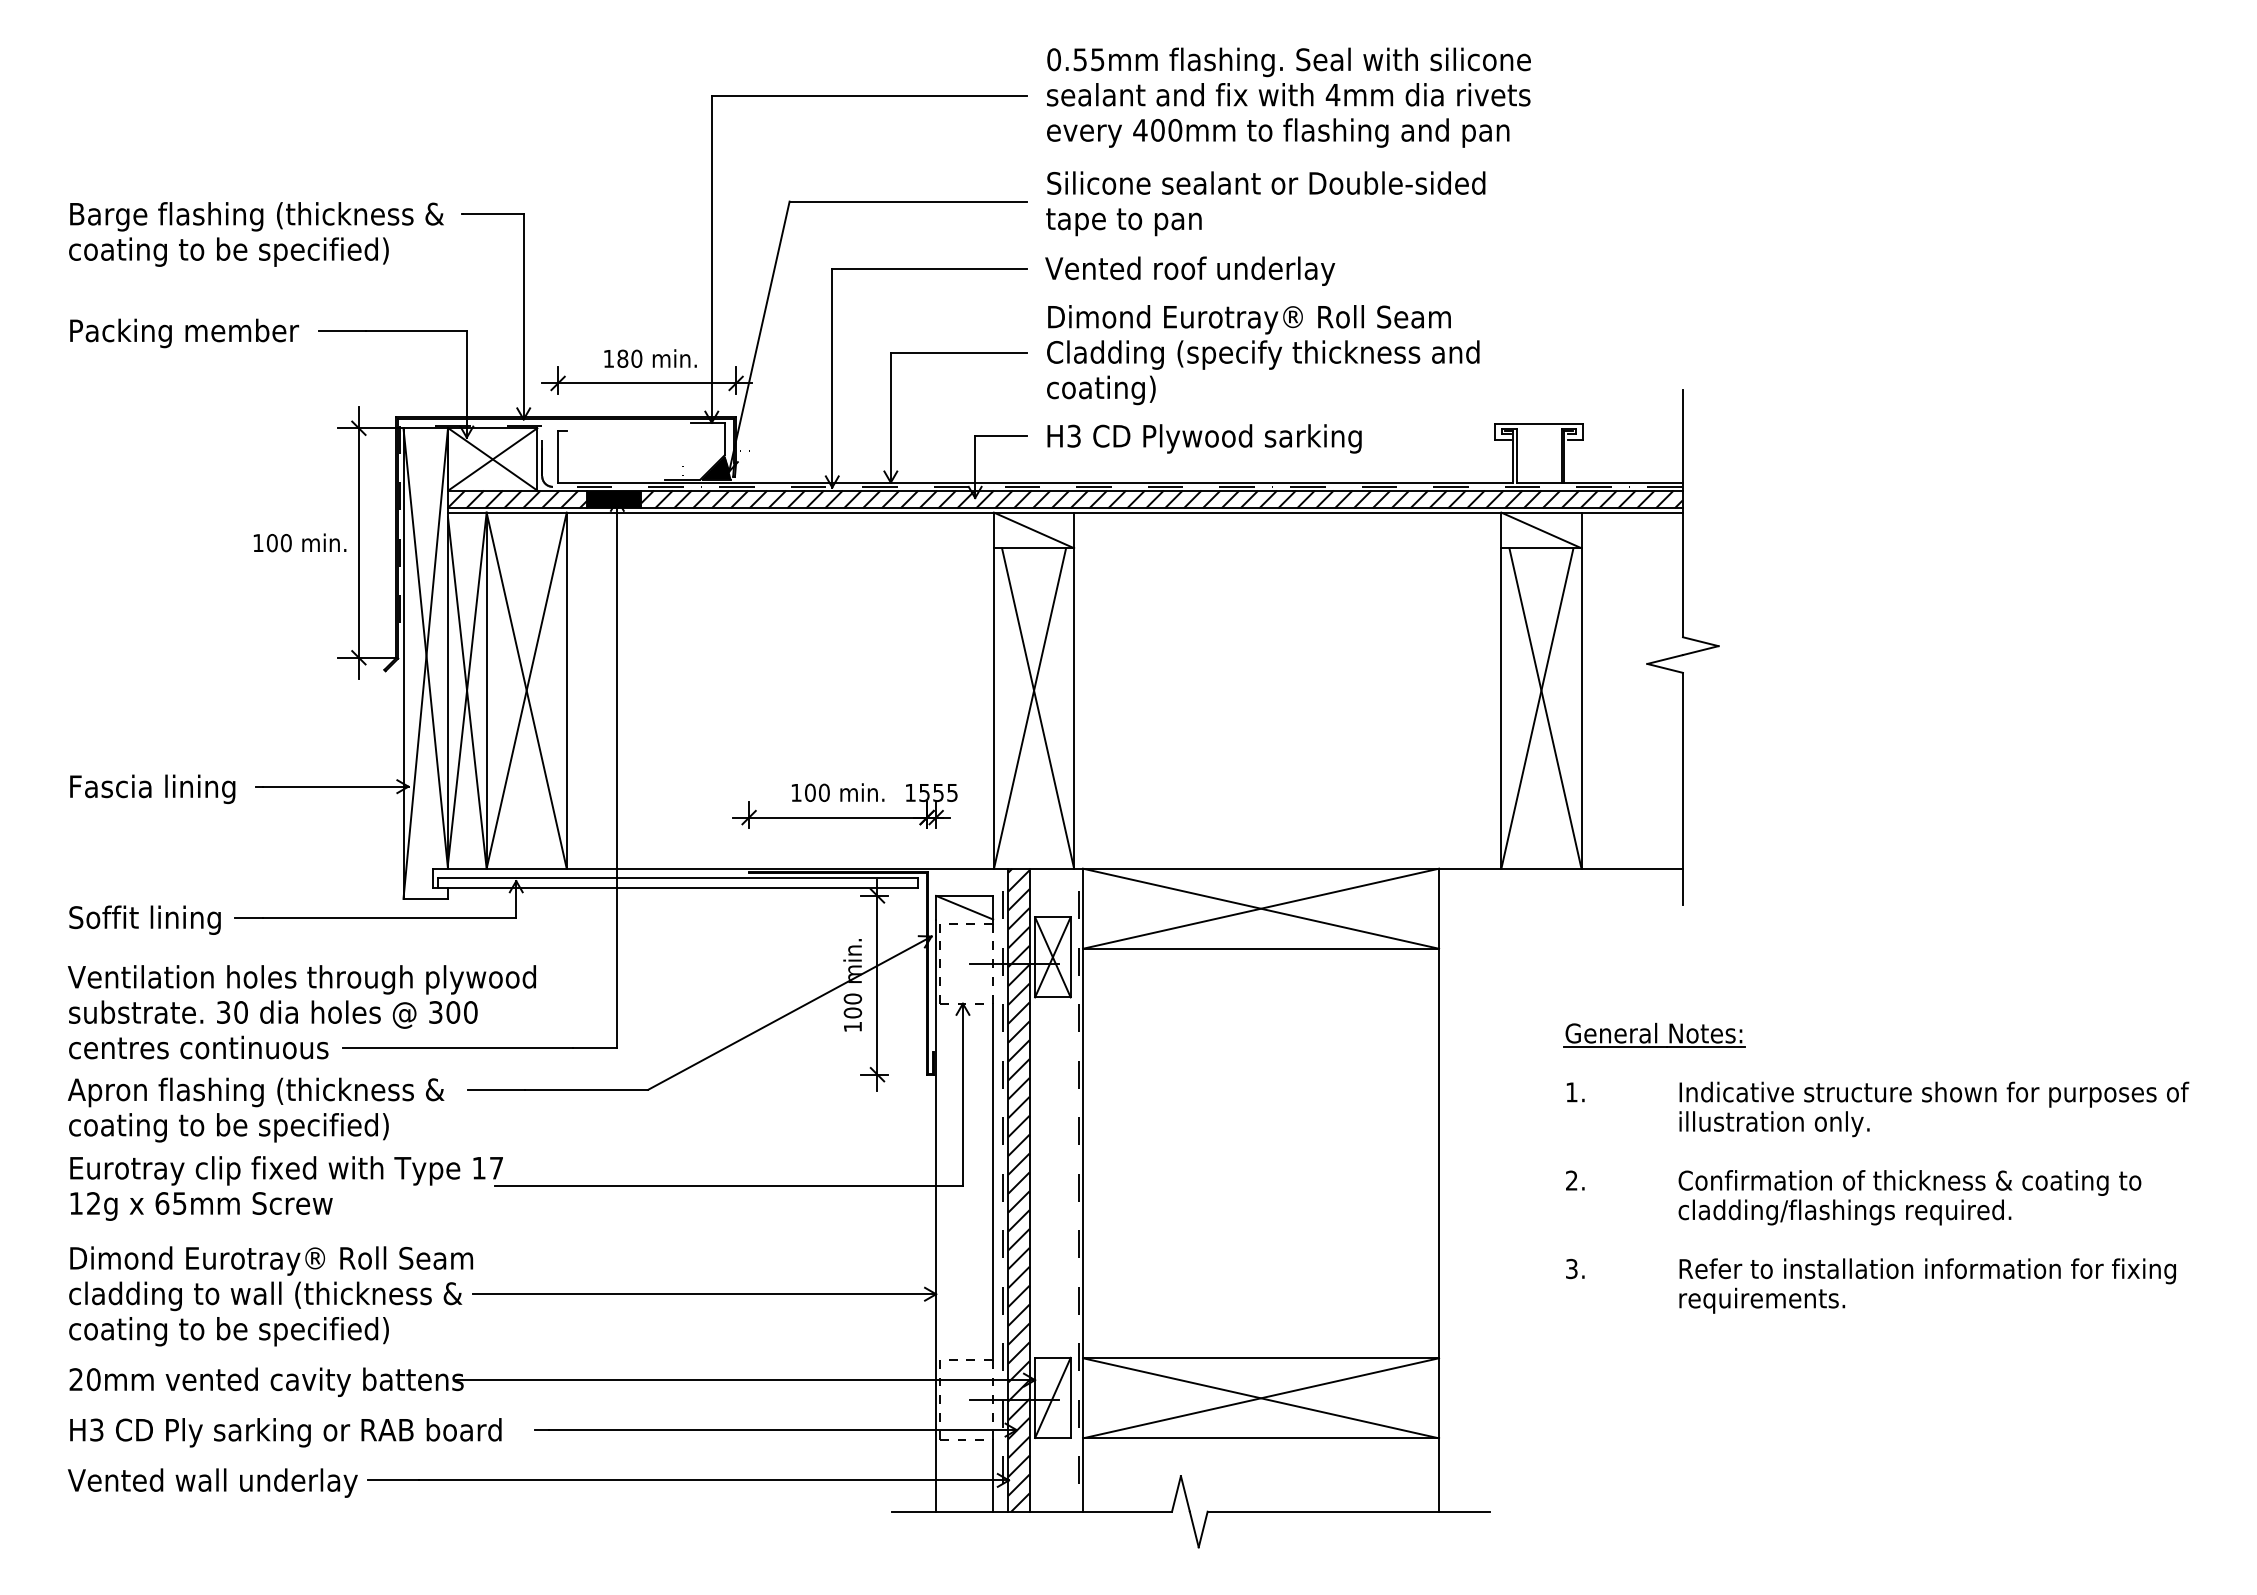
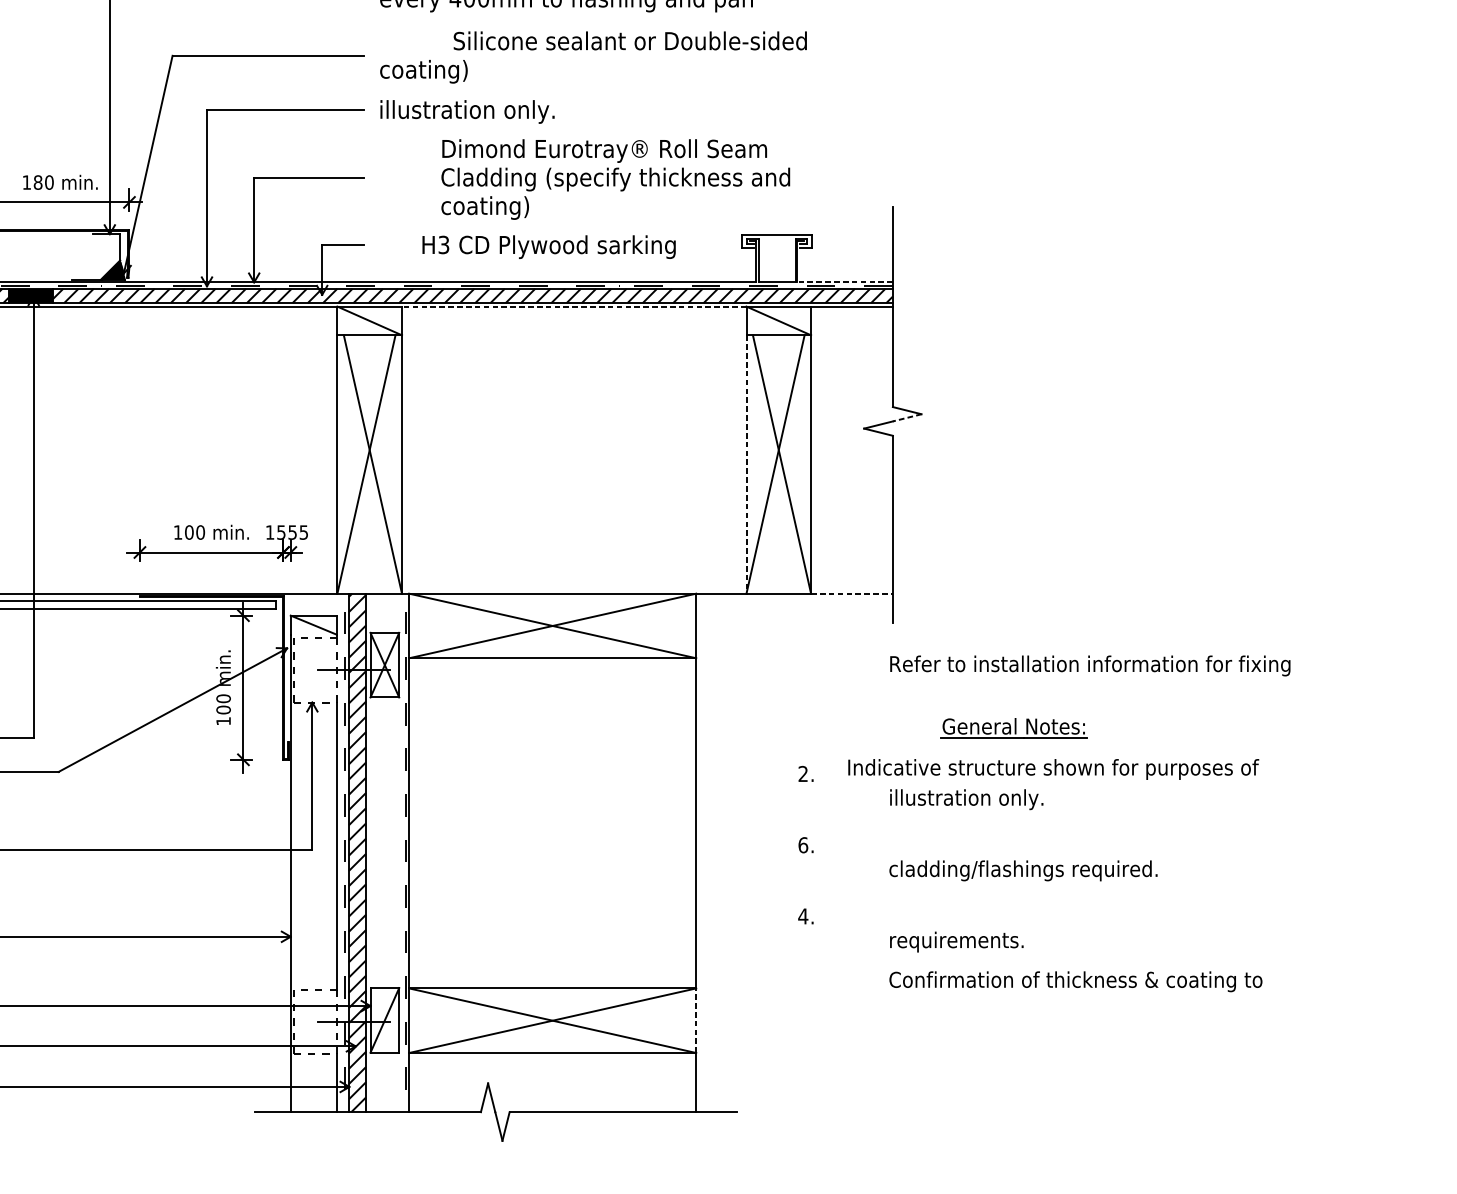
text: (1266, 182) -> (630, 40), moved
text: (1123, 221) -> (441, 71), tape to pan -> coating)
text: (1190, 270) -> (495, 111), Vented roof underlay -> illustration only.
text: (1263, 355) -> (615, 179), moved
text: (1204, 438) -> (549, 246), moved
line: (1623, 482) -> (844, 282), solid -> dashed
line: (1287, 512) -> (574, 306), solid -> dashed
line: (1700, 650) -> (907, 417), solid -> dashed
line: (1501, 708) -> (746, 464), solid -> dashed
line: (1632, 868) -> (852, 593), solid -> dashed
part: (1654, 1034) -> (1014, 727), moved
text: (1571, 1092) -> (803, 774), 1. -> 2.
text: (1934, 1094) -> (1053, 769), moved
text: (1571, 1180) -> (803, 845), 2. -> 6.
text: (1909, 1182) -> (1075, 981), moved
text: (1571, 1268) -> (803, 916), 3. -> 4.
text: (1927, 1271) -> (1090, 666), moved
line: (1439, 1397) -> (696, 1020), solid -> dashed

